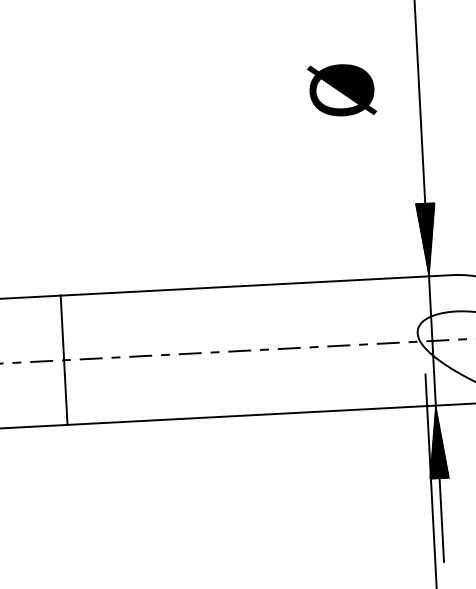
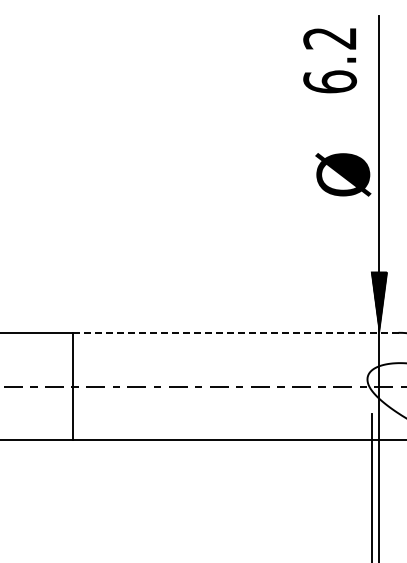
text: (342, 89) -> (343, 174), moved
line: (255, 285) -> (235, 332), solid -> dashed
hatch: (437, 441) -> (379, 470), removed

